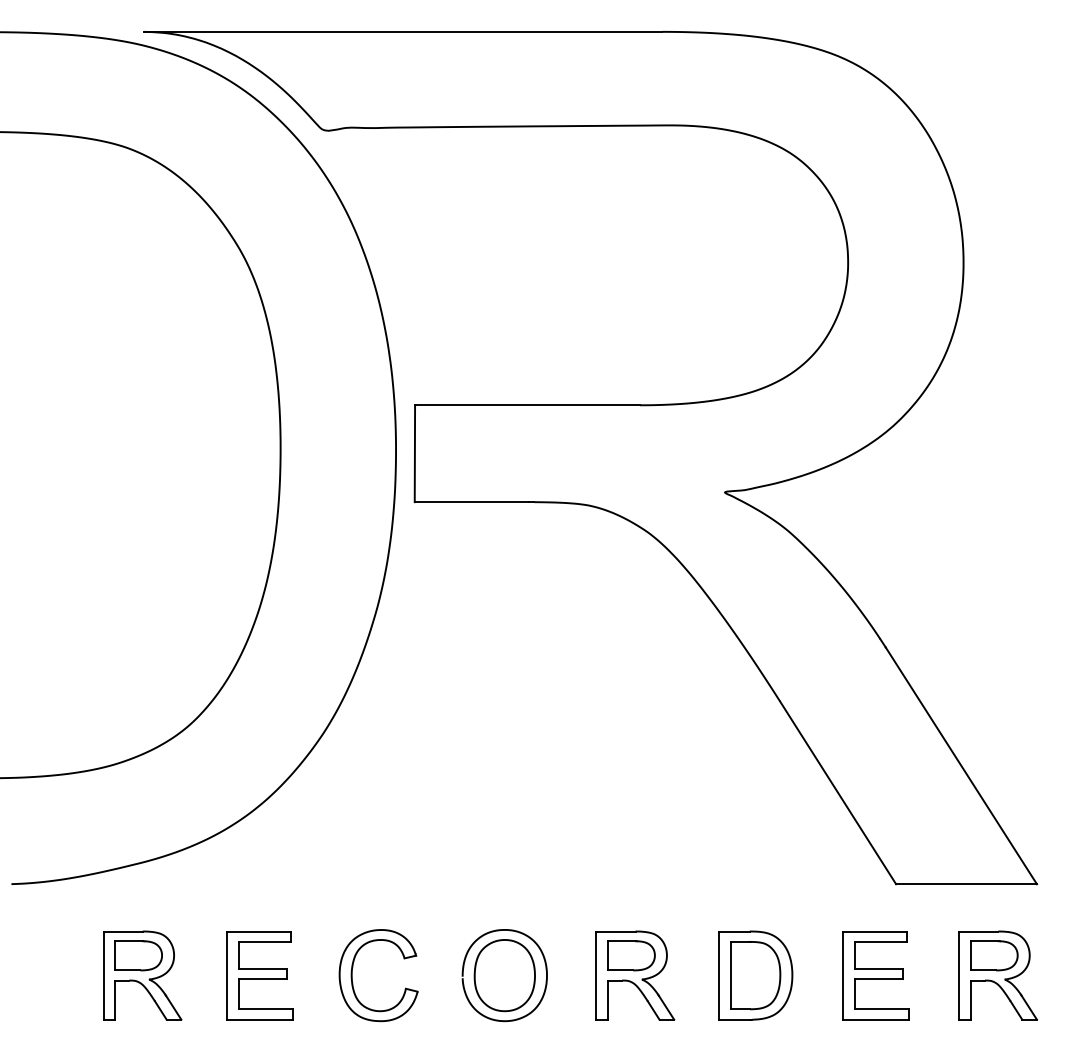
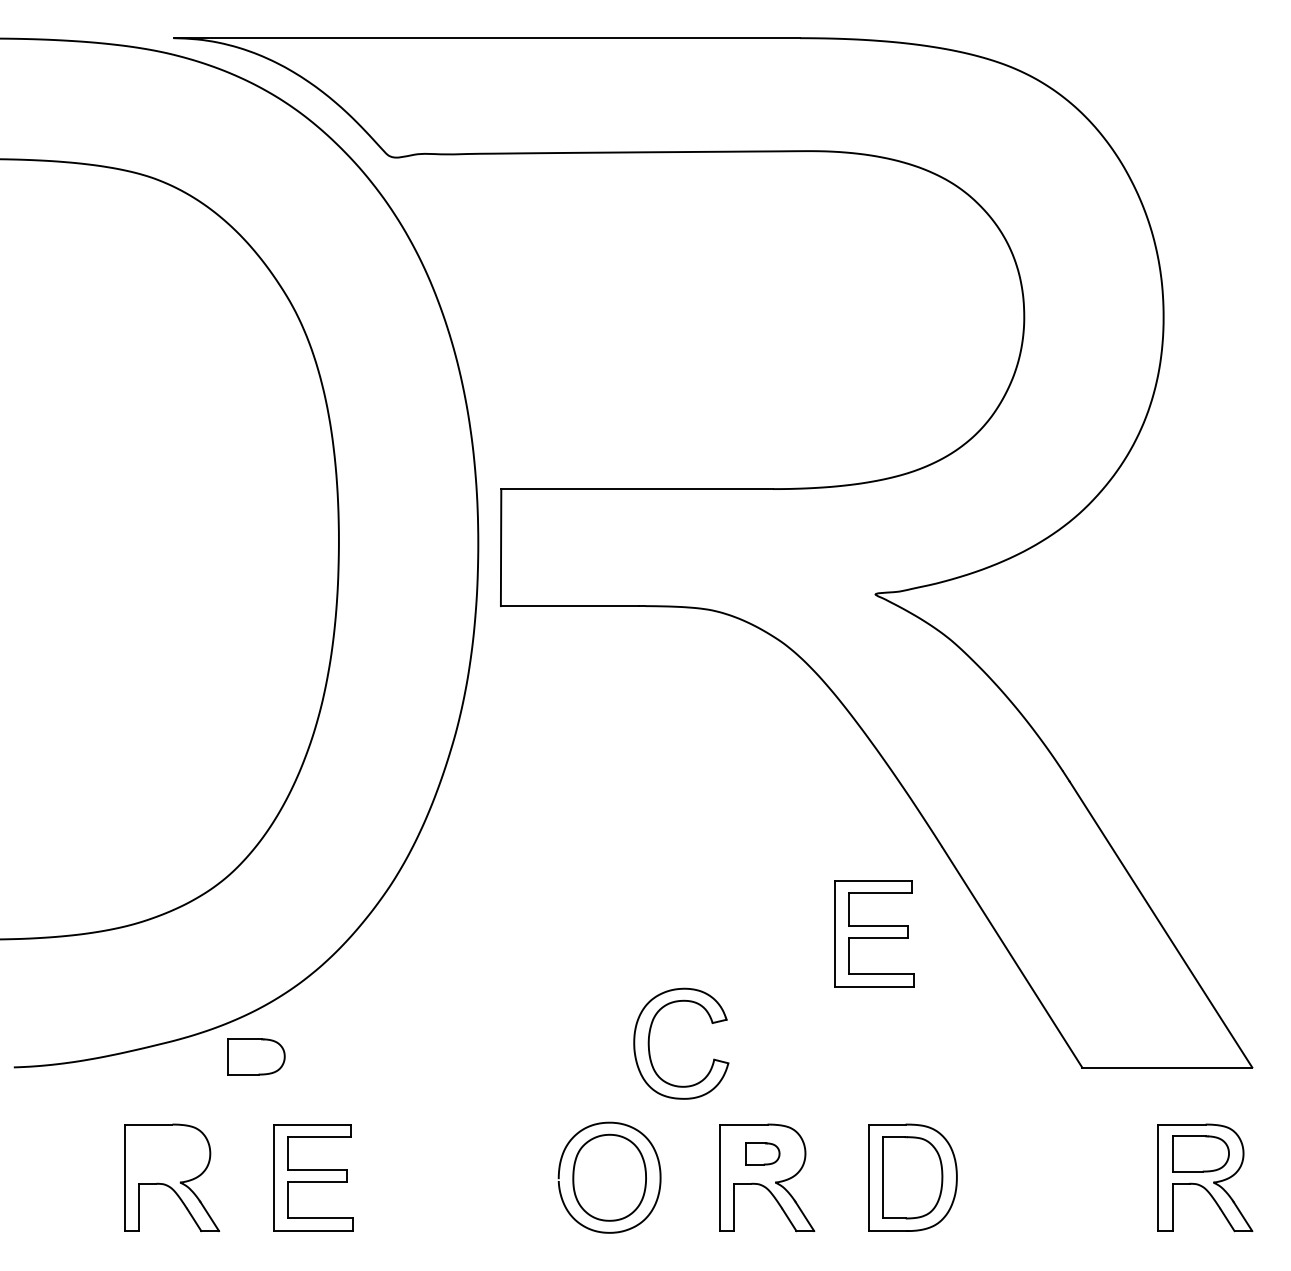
part: (138, 955) -> (256, 1056), moved
part: (631, 955) -> (762, 1153), size x0.6
part: (352, 975) -> (649, 1043), moved
part: (875, 975) -> (874, 933), moved

